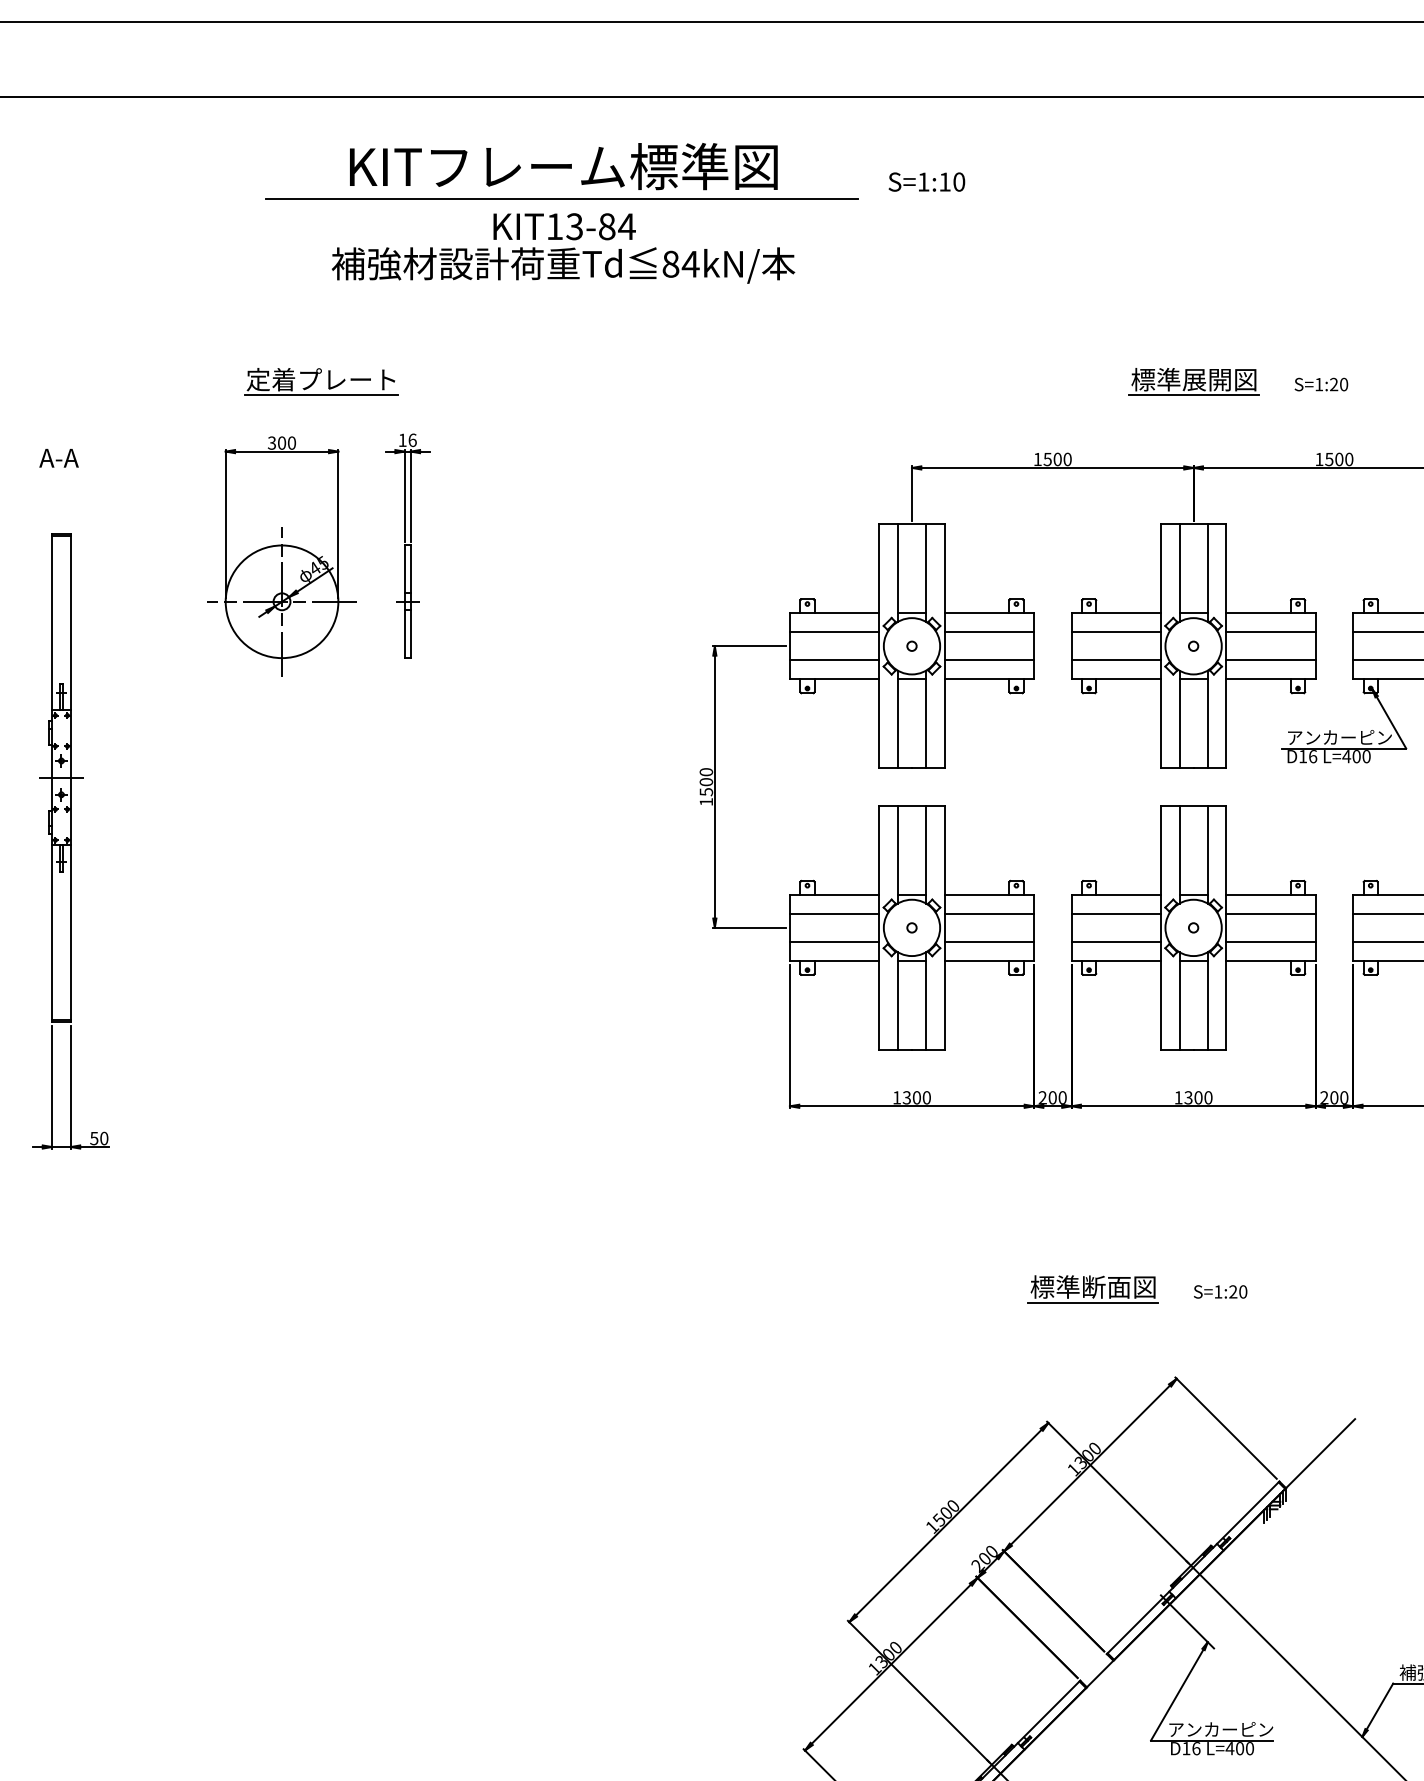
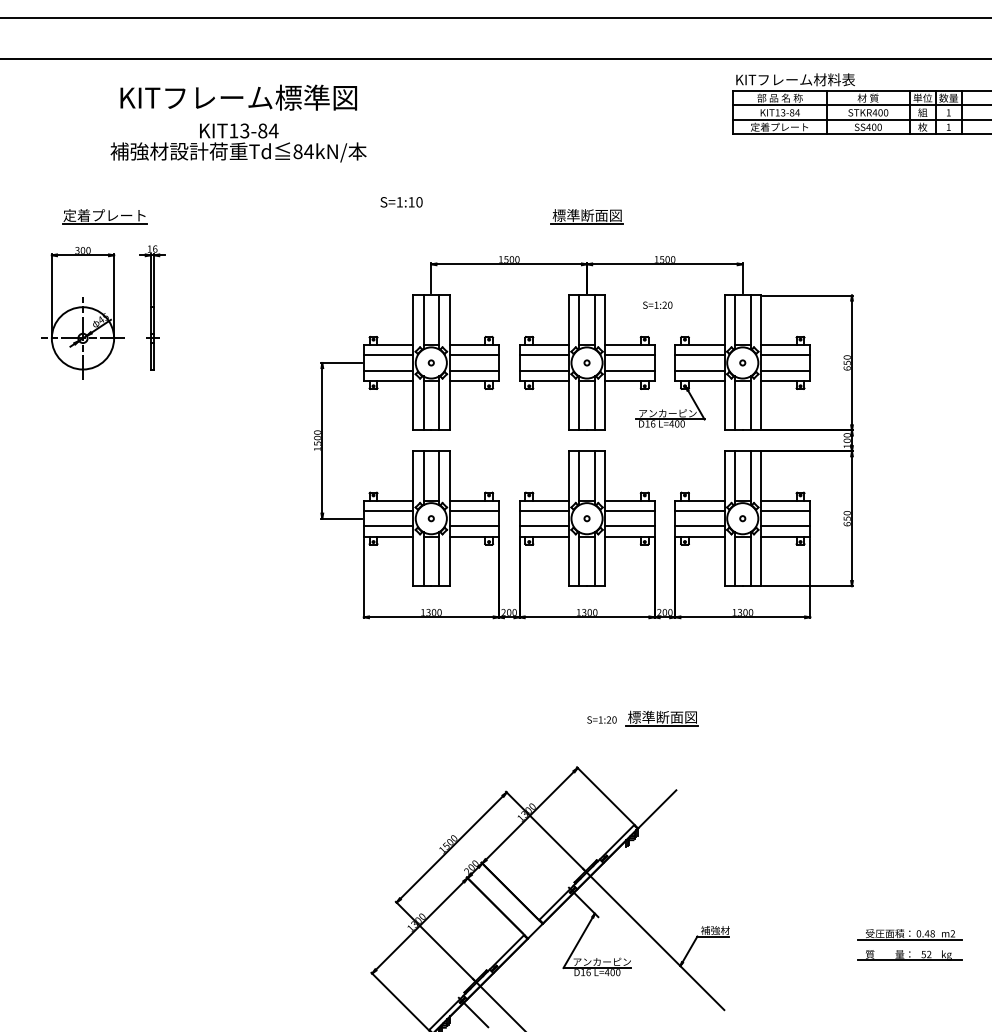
text: (926, 182) -> (401, 202), moved
line: (561, 198) -> (237, 115), removed
text: (1207, 379) -> (594, 215), 標準展開図 -> 標準断面図
text: (1321, 383) -> (657, 304), moved
part: (1091, 1289) -> (661, 718), moved

